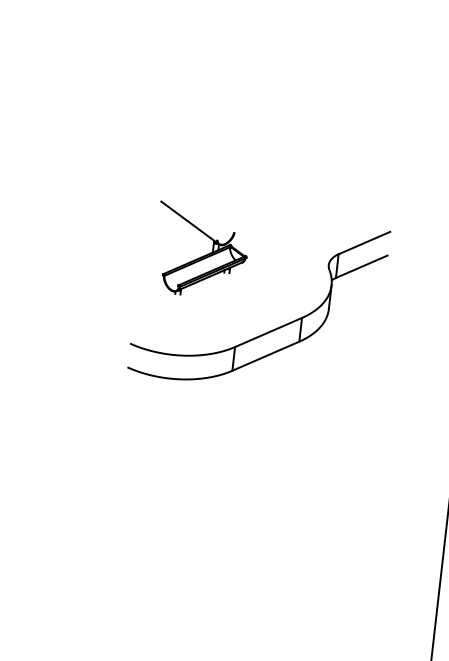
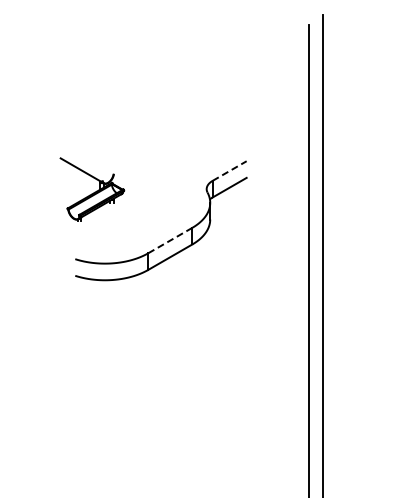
line: (364, 243) -> (229, 171), solid -> dashed
part: (201, 251) -> (92, 189), moved
line: (268, 332) -> (170, 240), solid -> dashed

